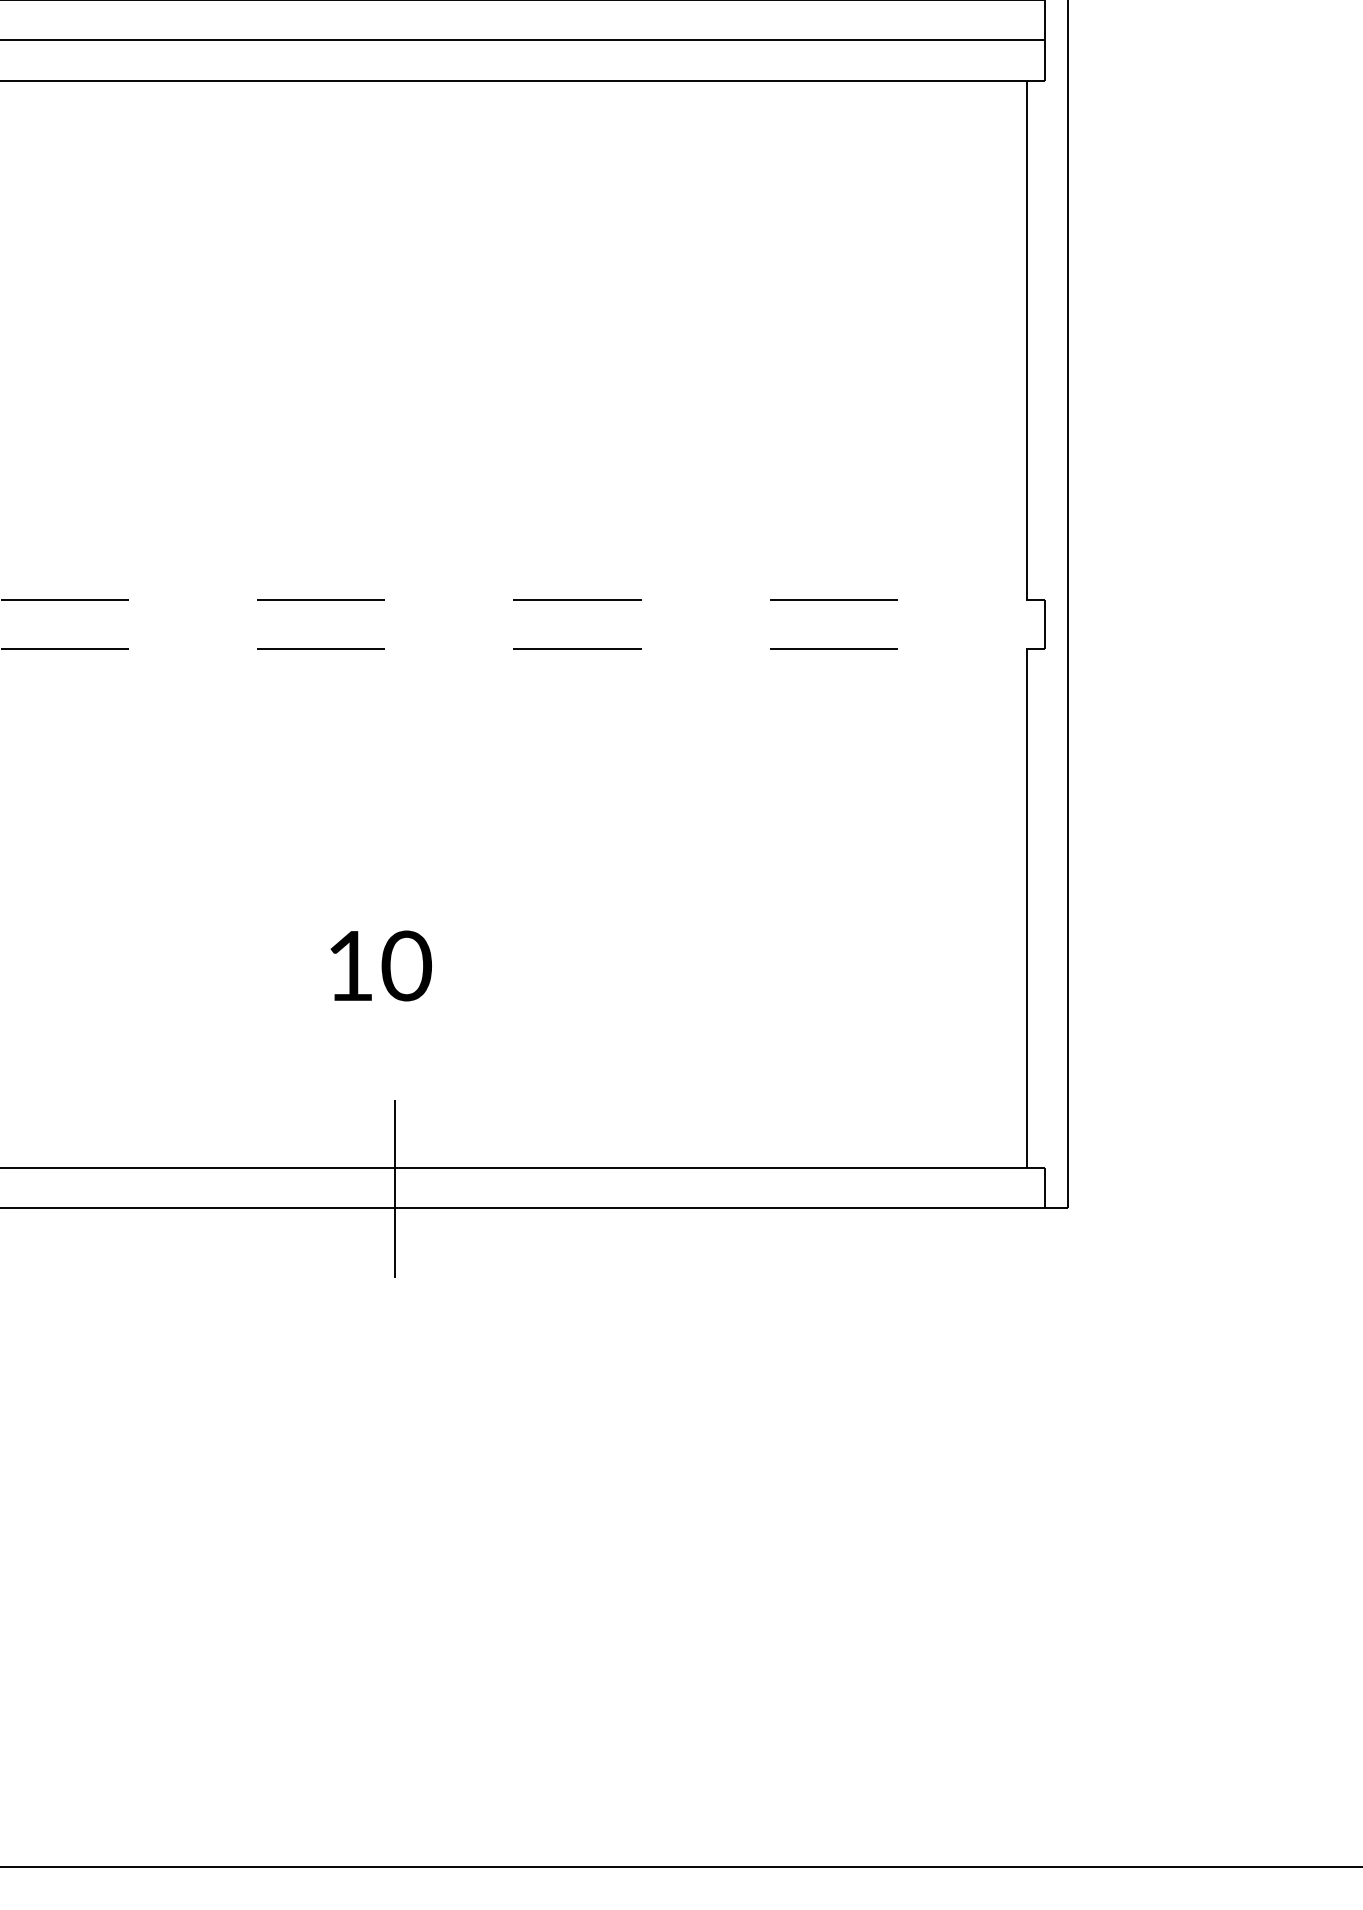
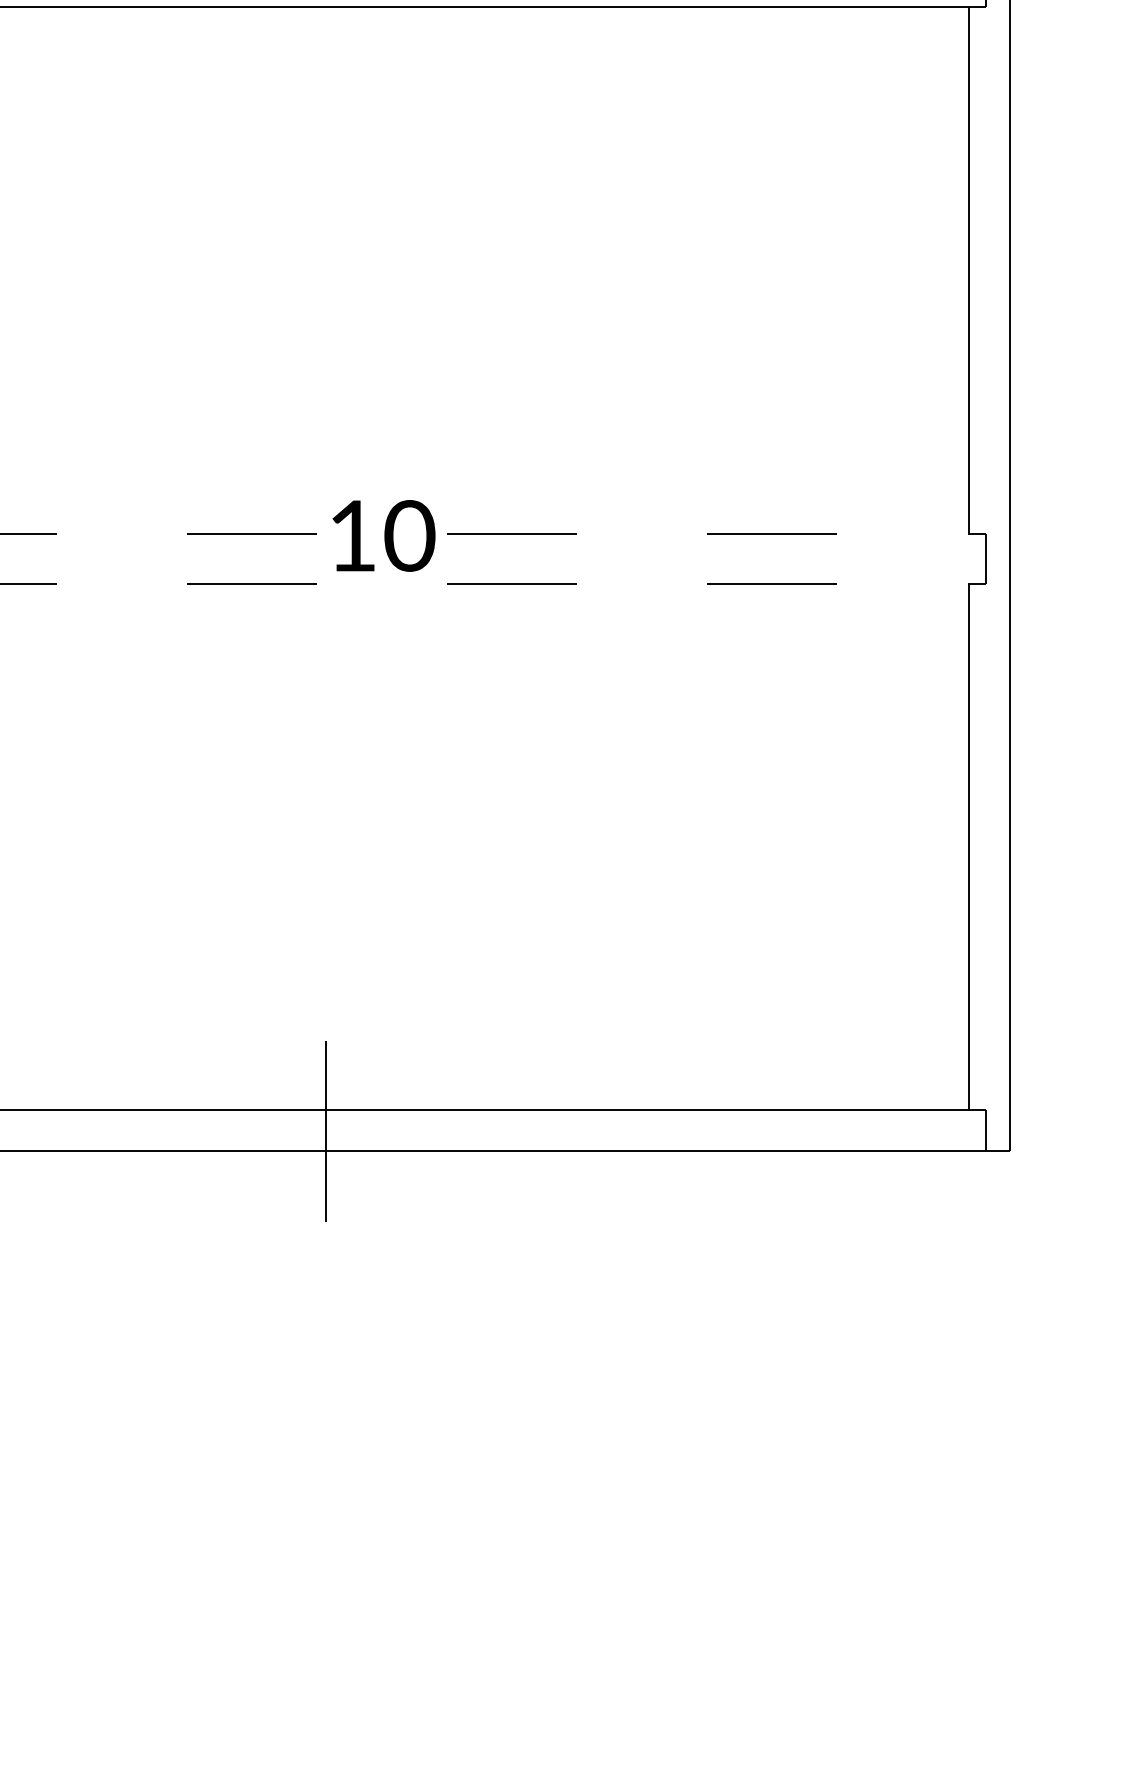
text: (380, 965) -> (383, 535), moved

